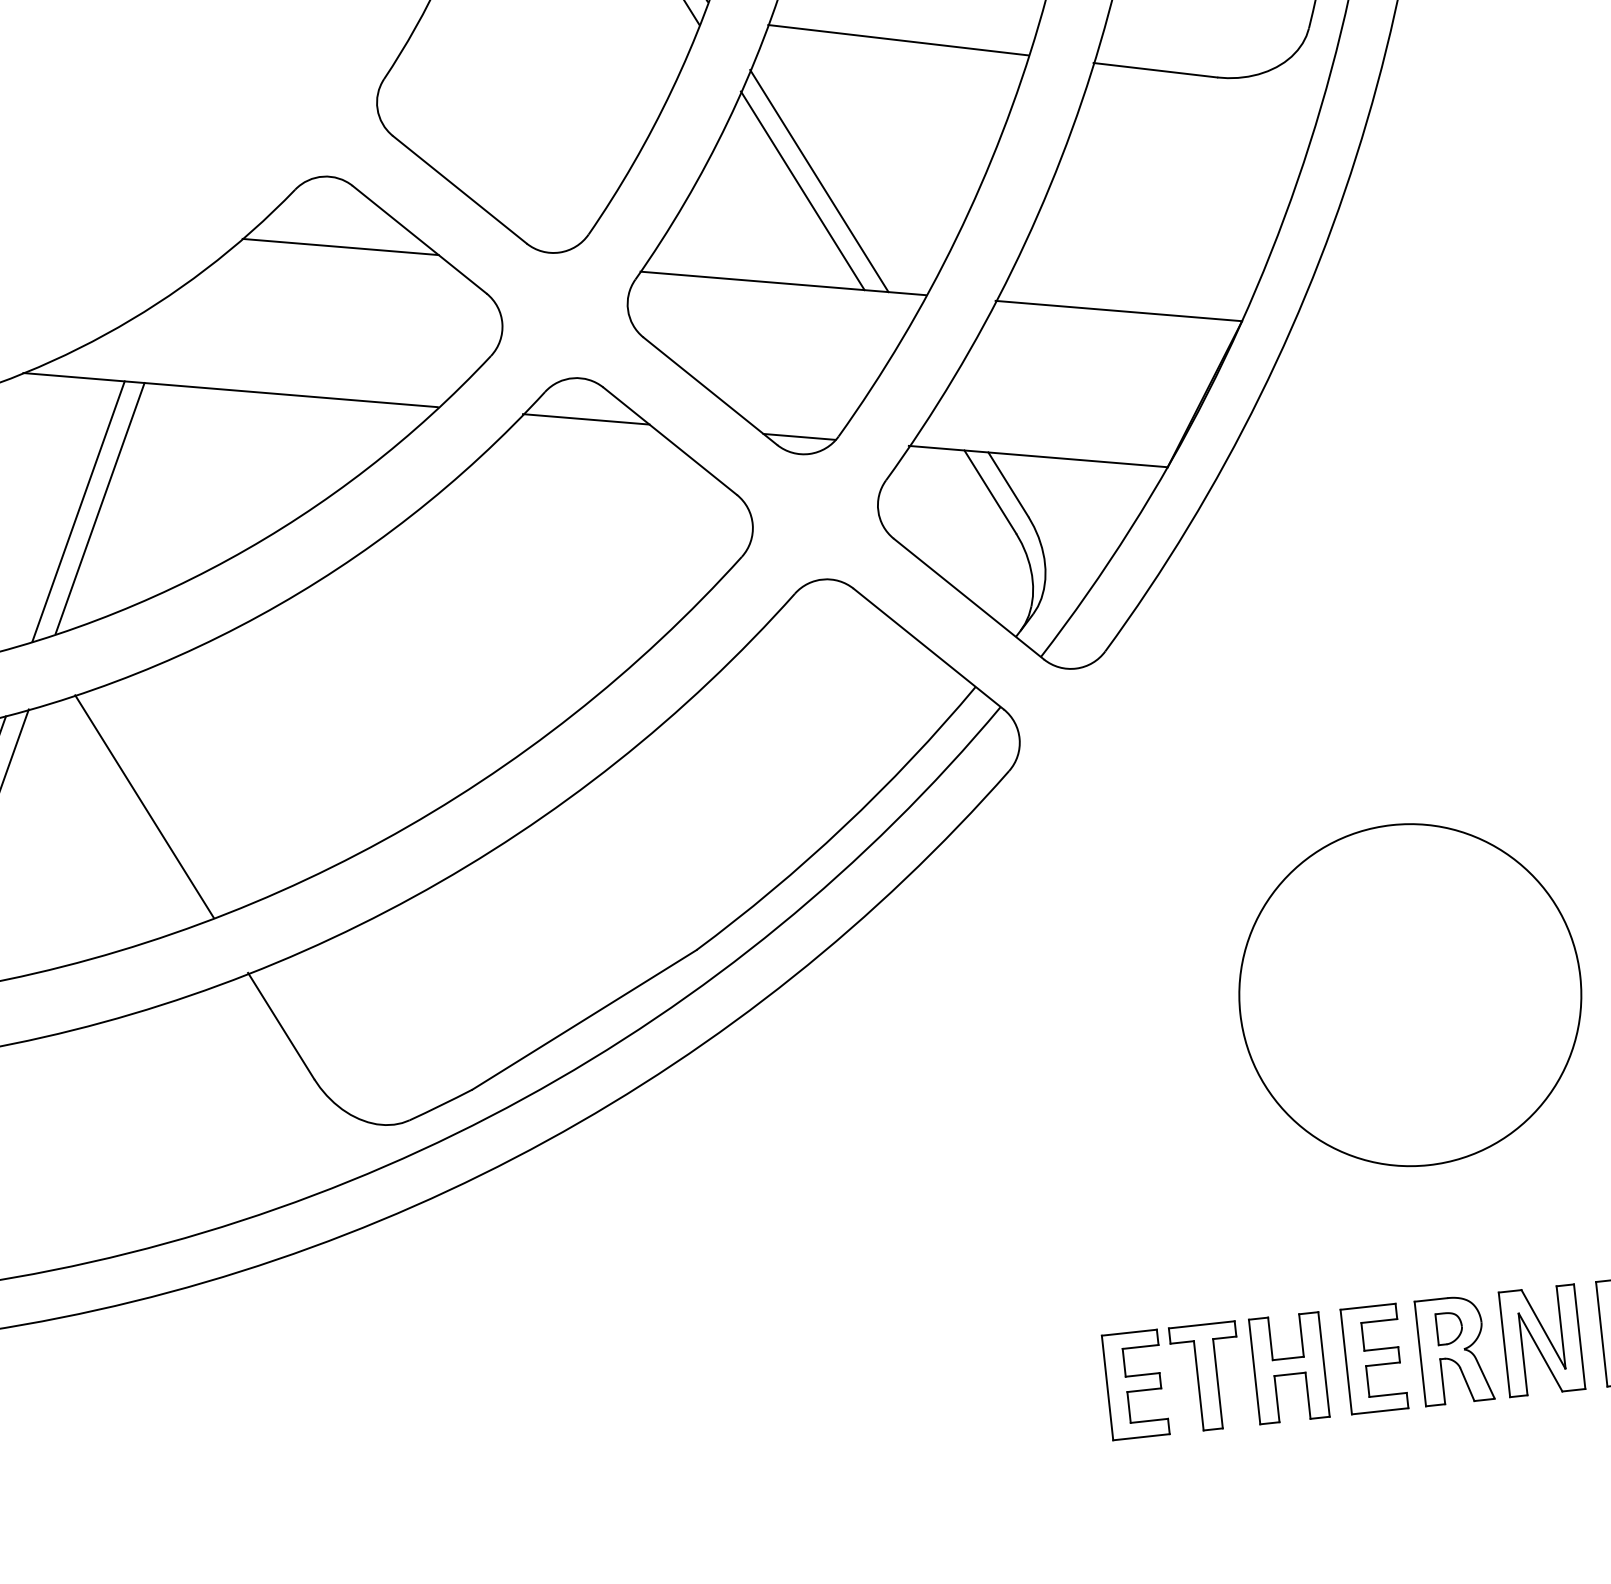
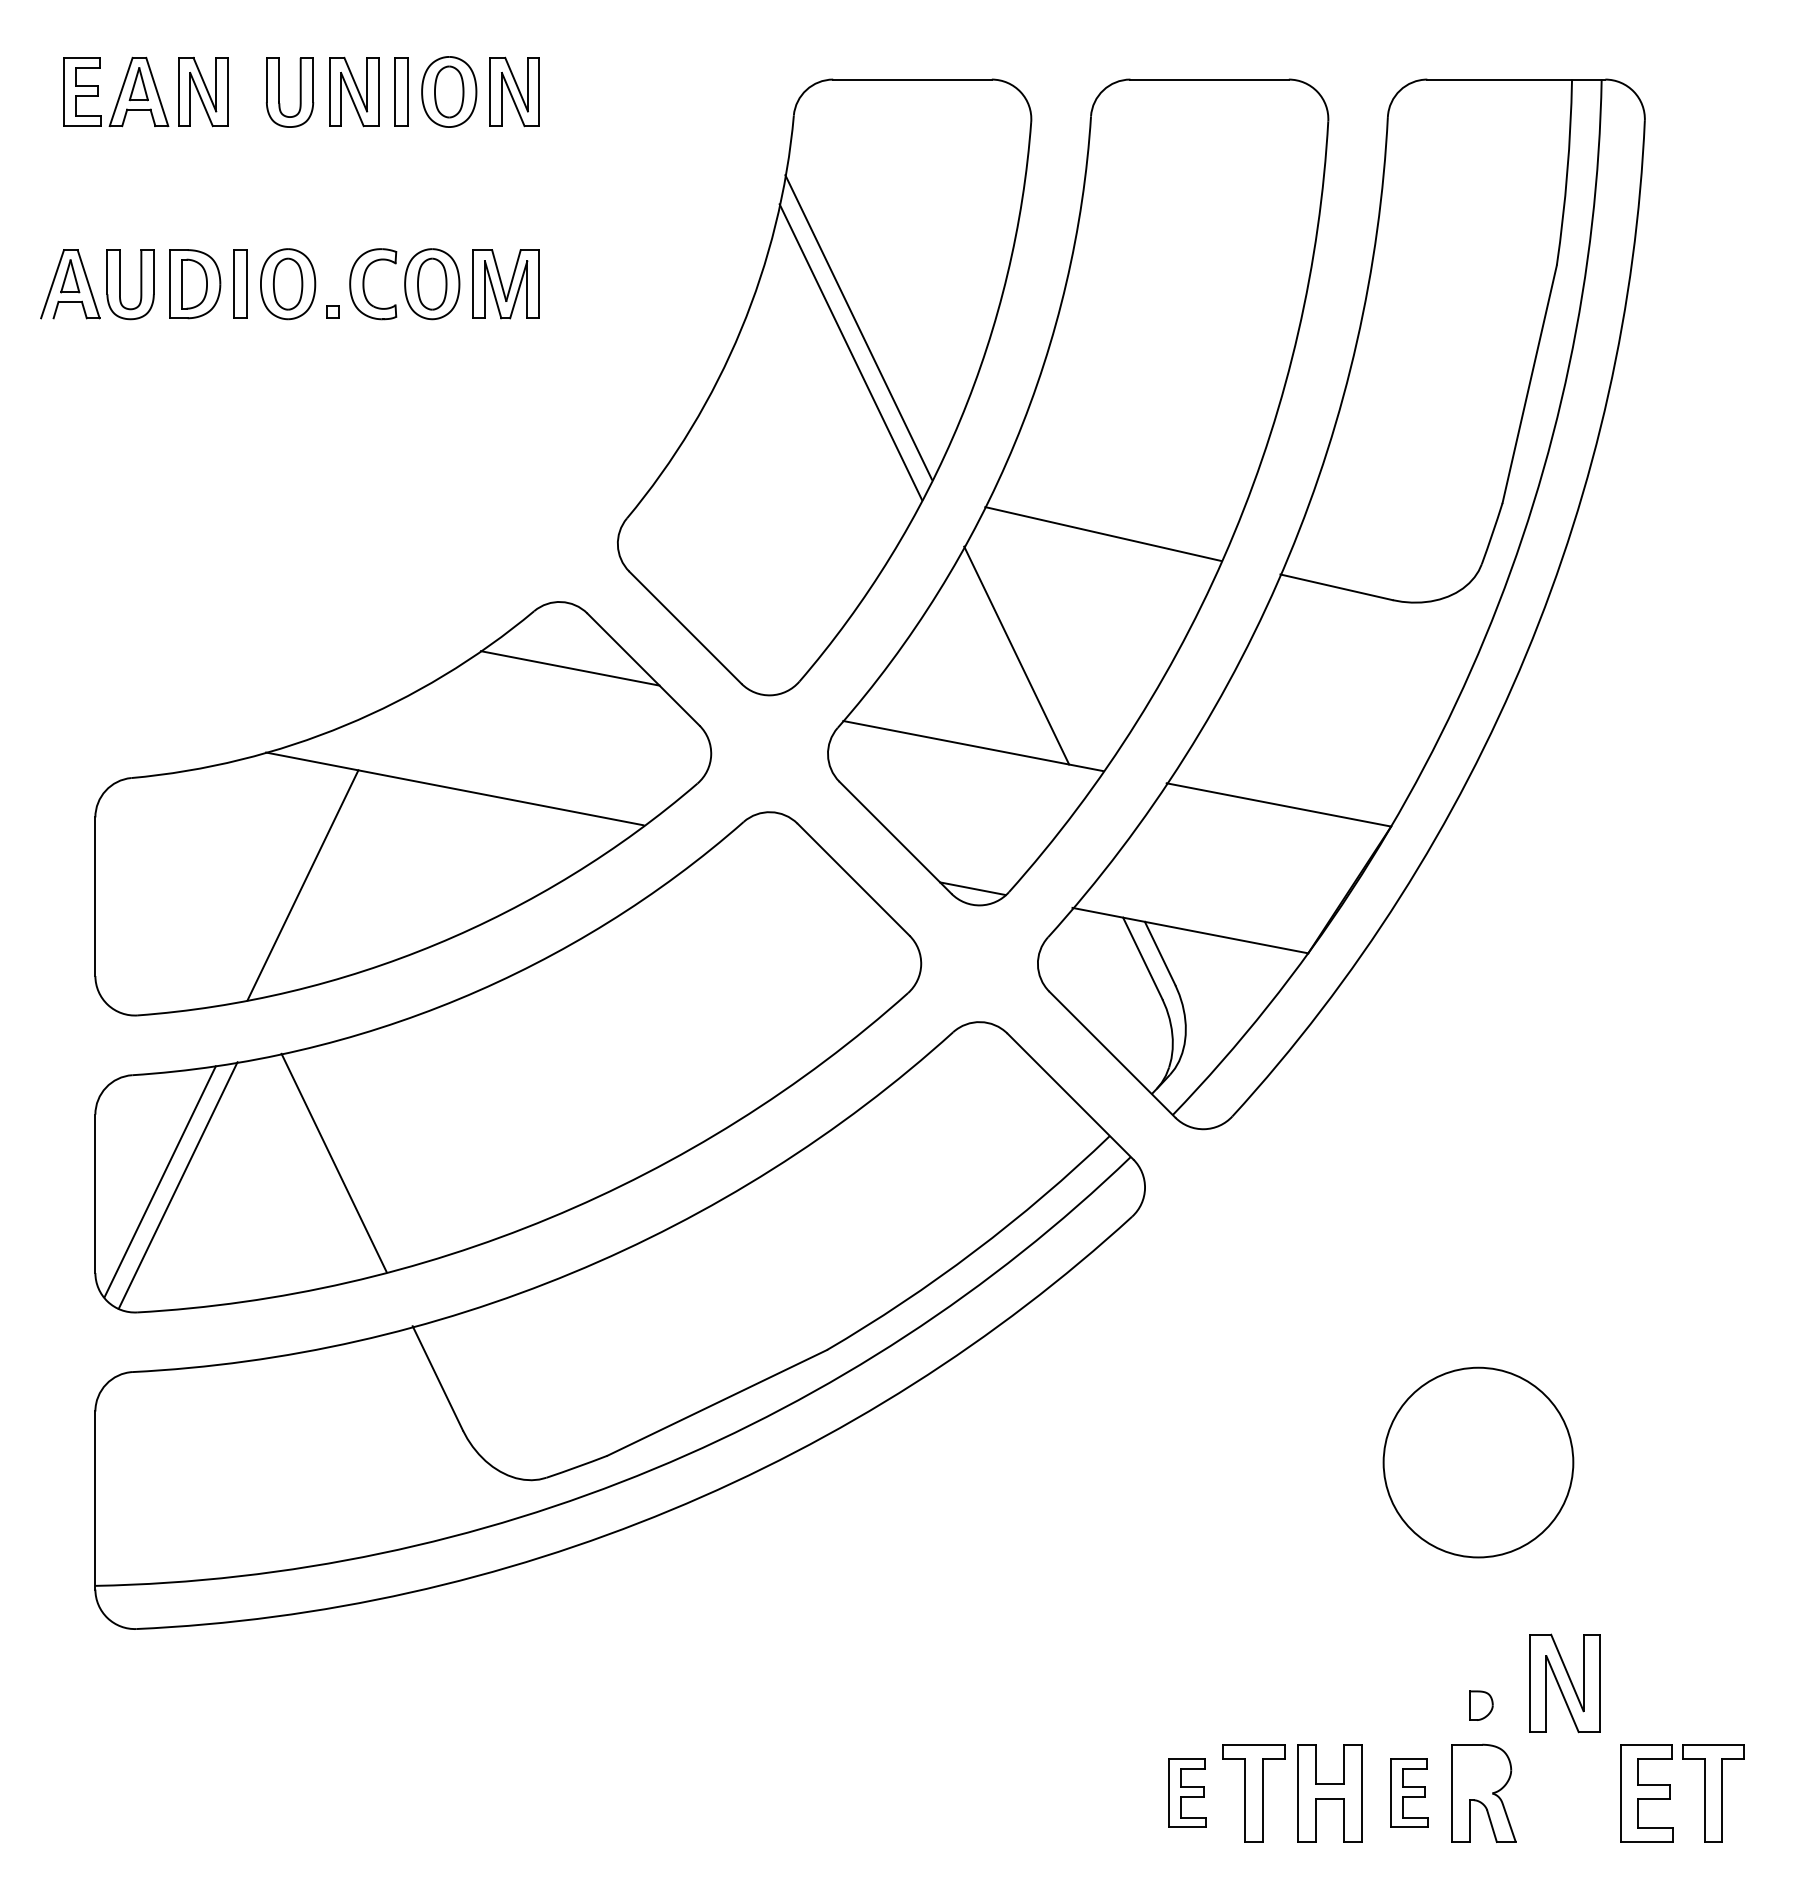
line: (802, 190) -> (1000, 662), removed
line: (586, 419) -> (778, 851), removed
line: (99, 508) -> (322, 884), removed
circle: (1410, 994) -> (1478, 1462), size x0.6
part: (1449, 1328) -> (1481, 1705), moved
part: (1541, 1340) -> (1564, 1683), moved
part: (1373, 1359) -> (1408, 1793), size x0.7
part: (1136, 1385) -> (1187, 1793), size x0.7

